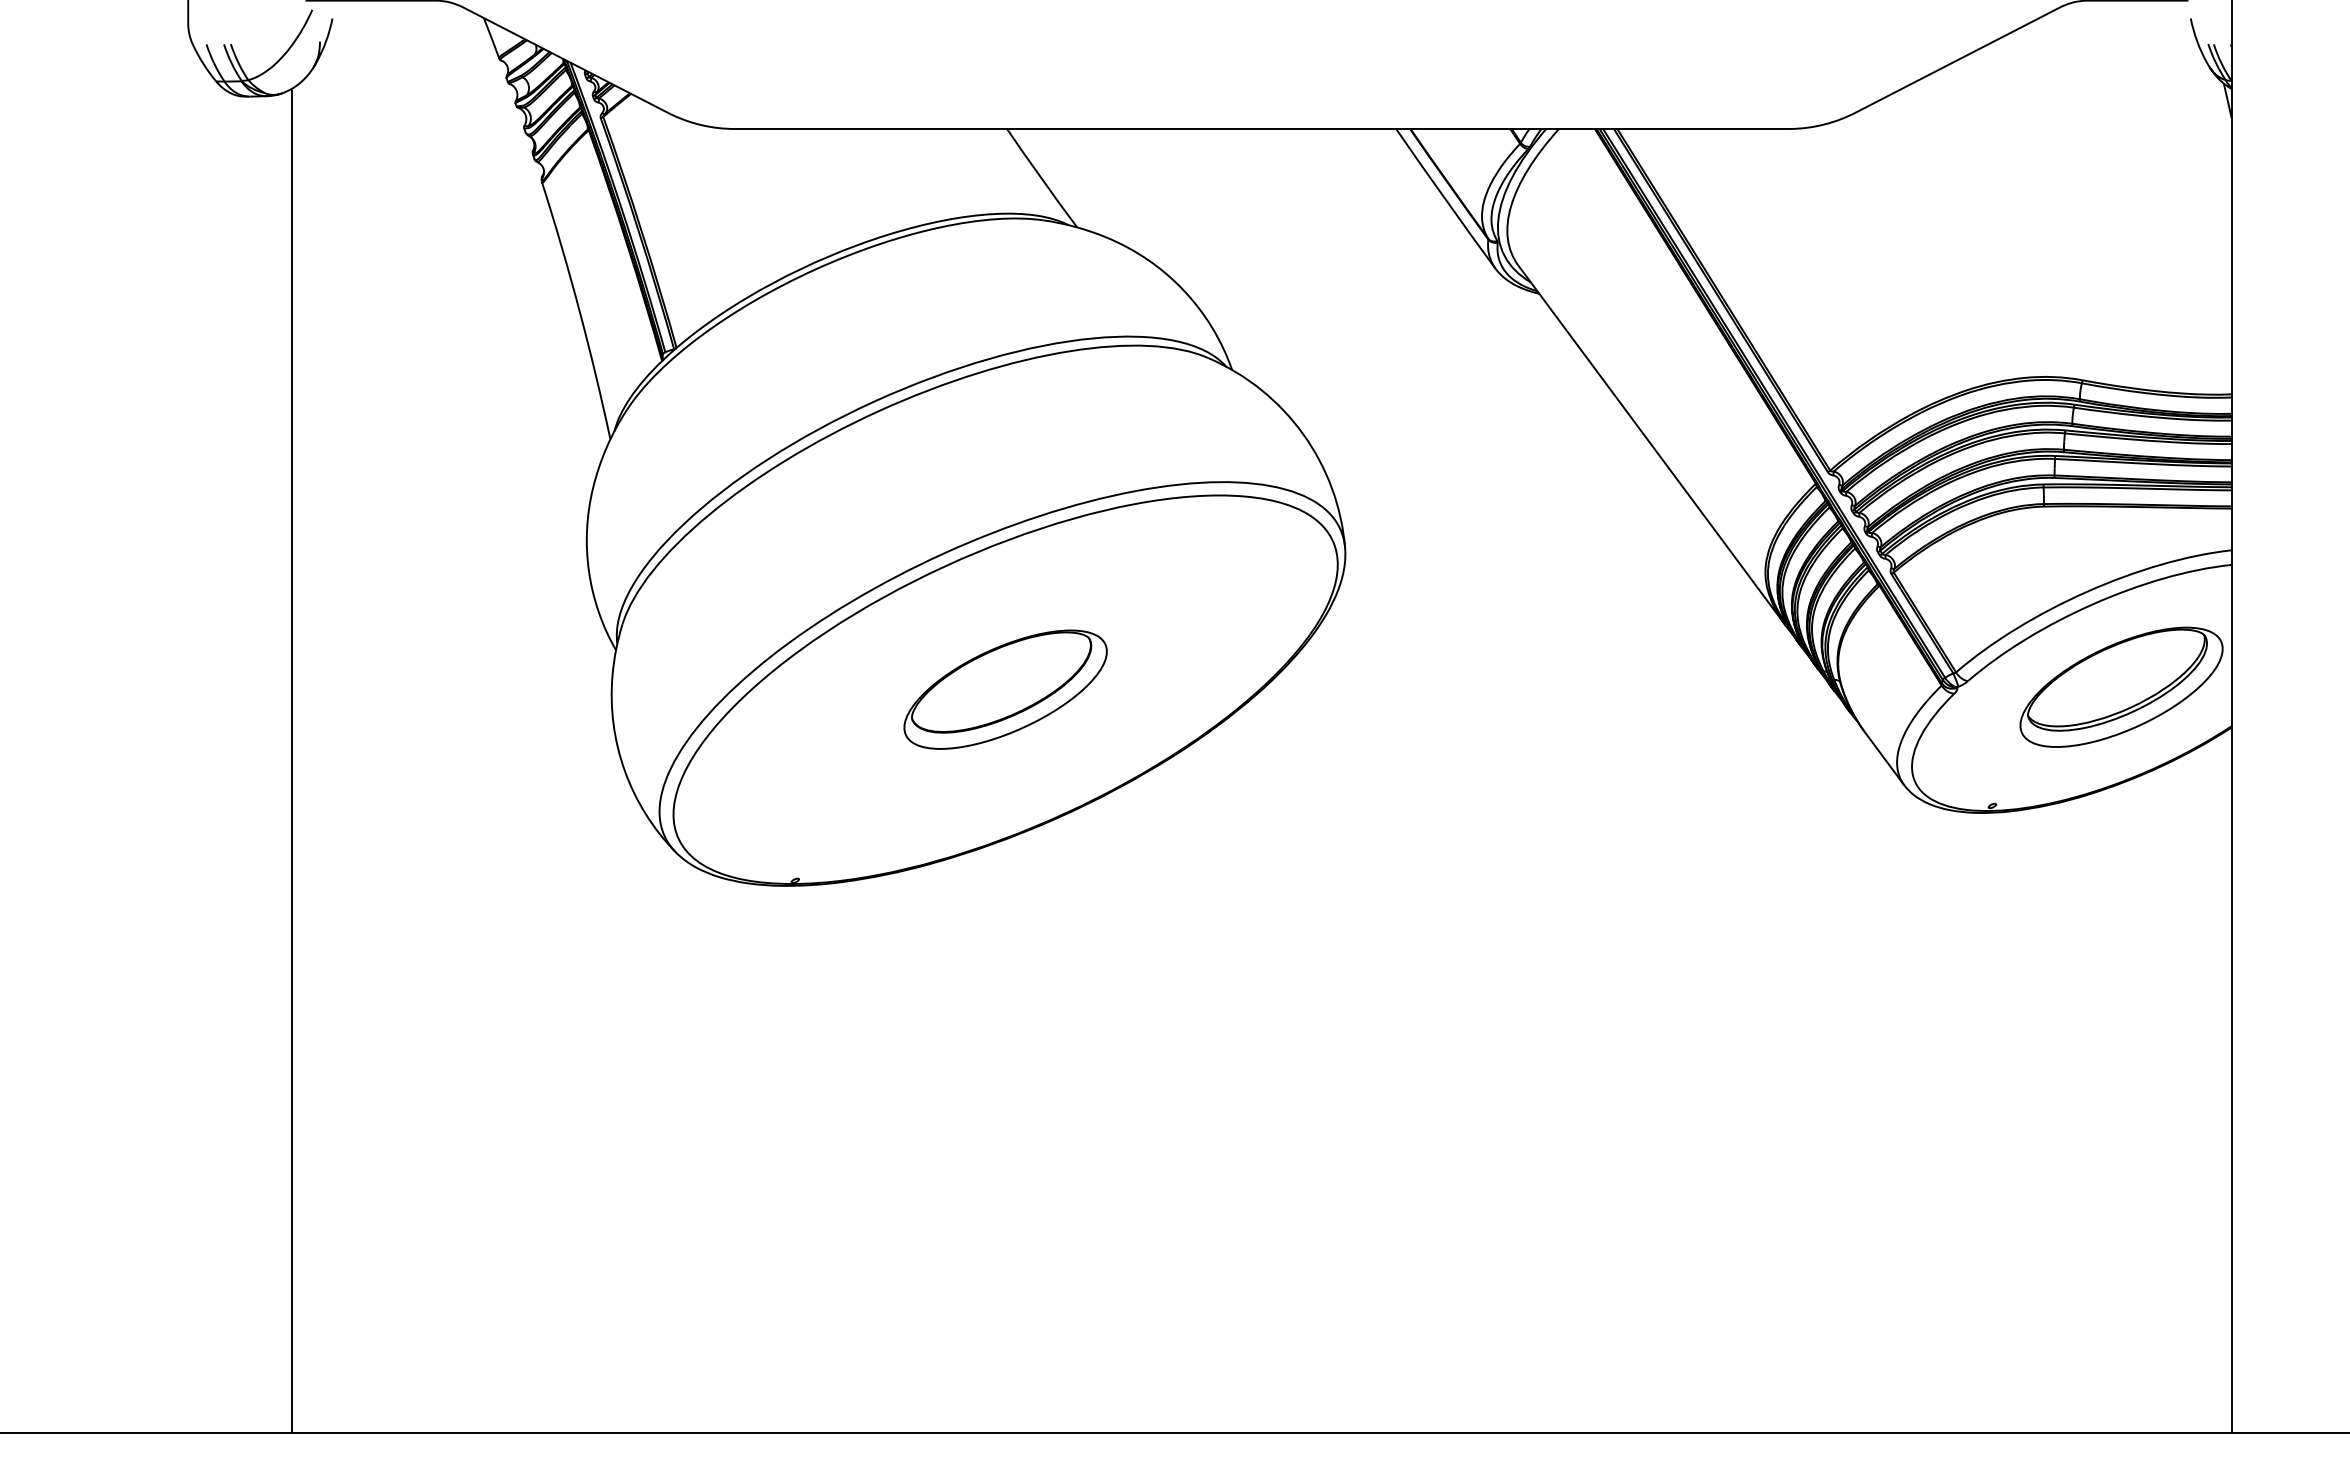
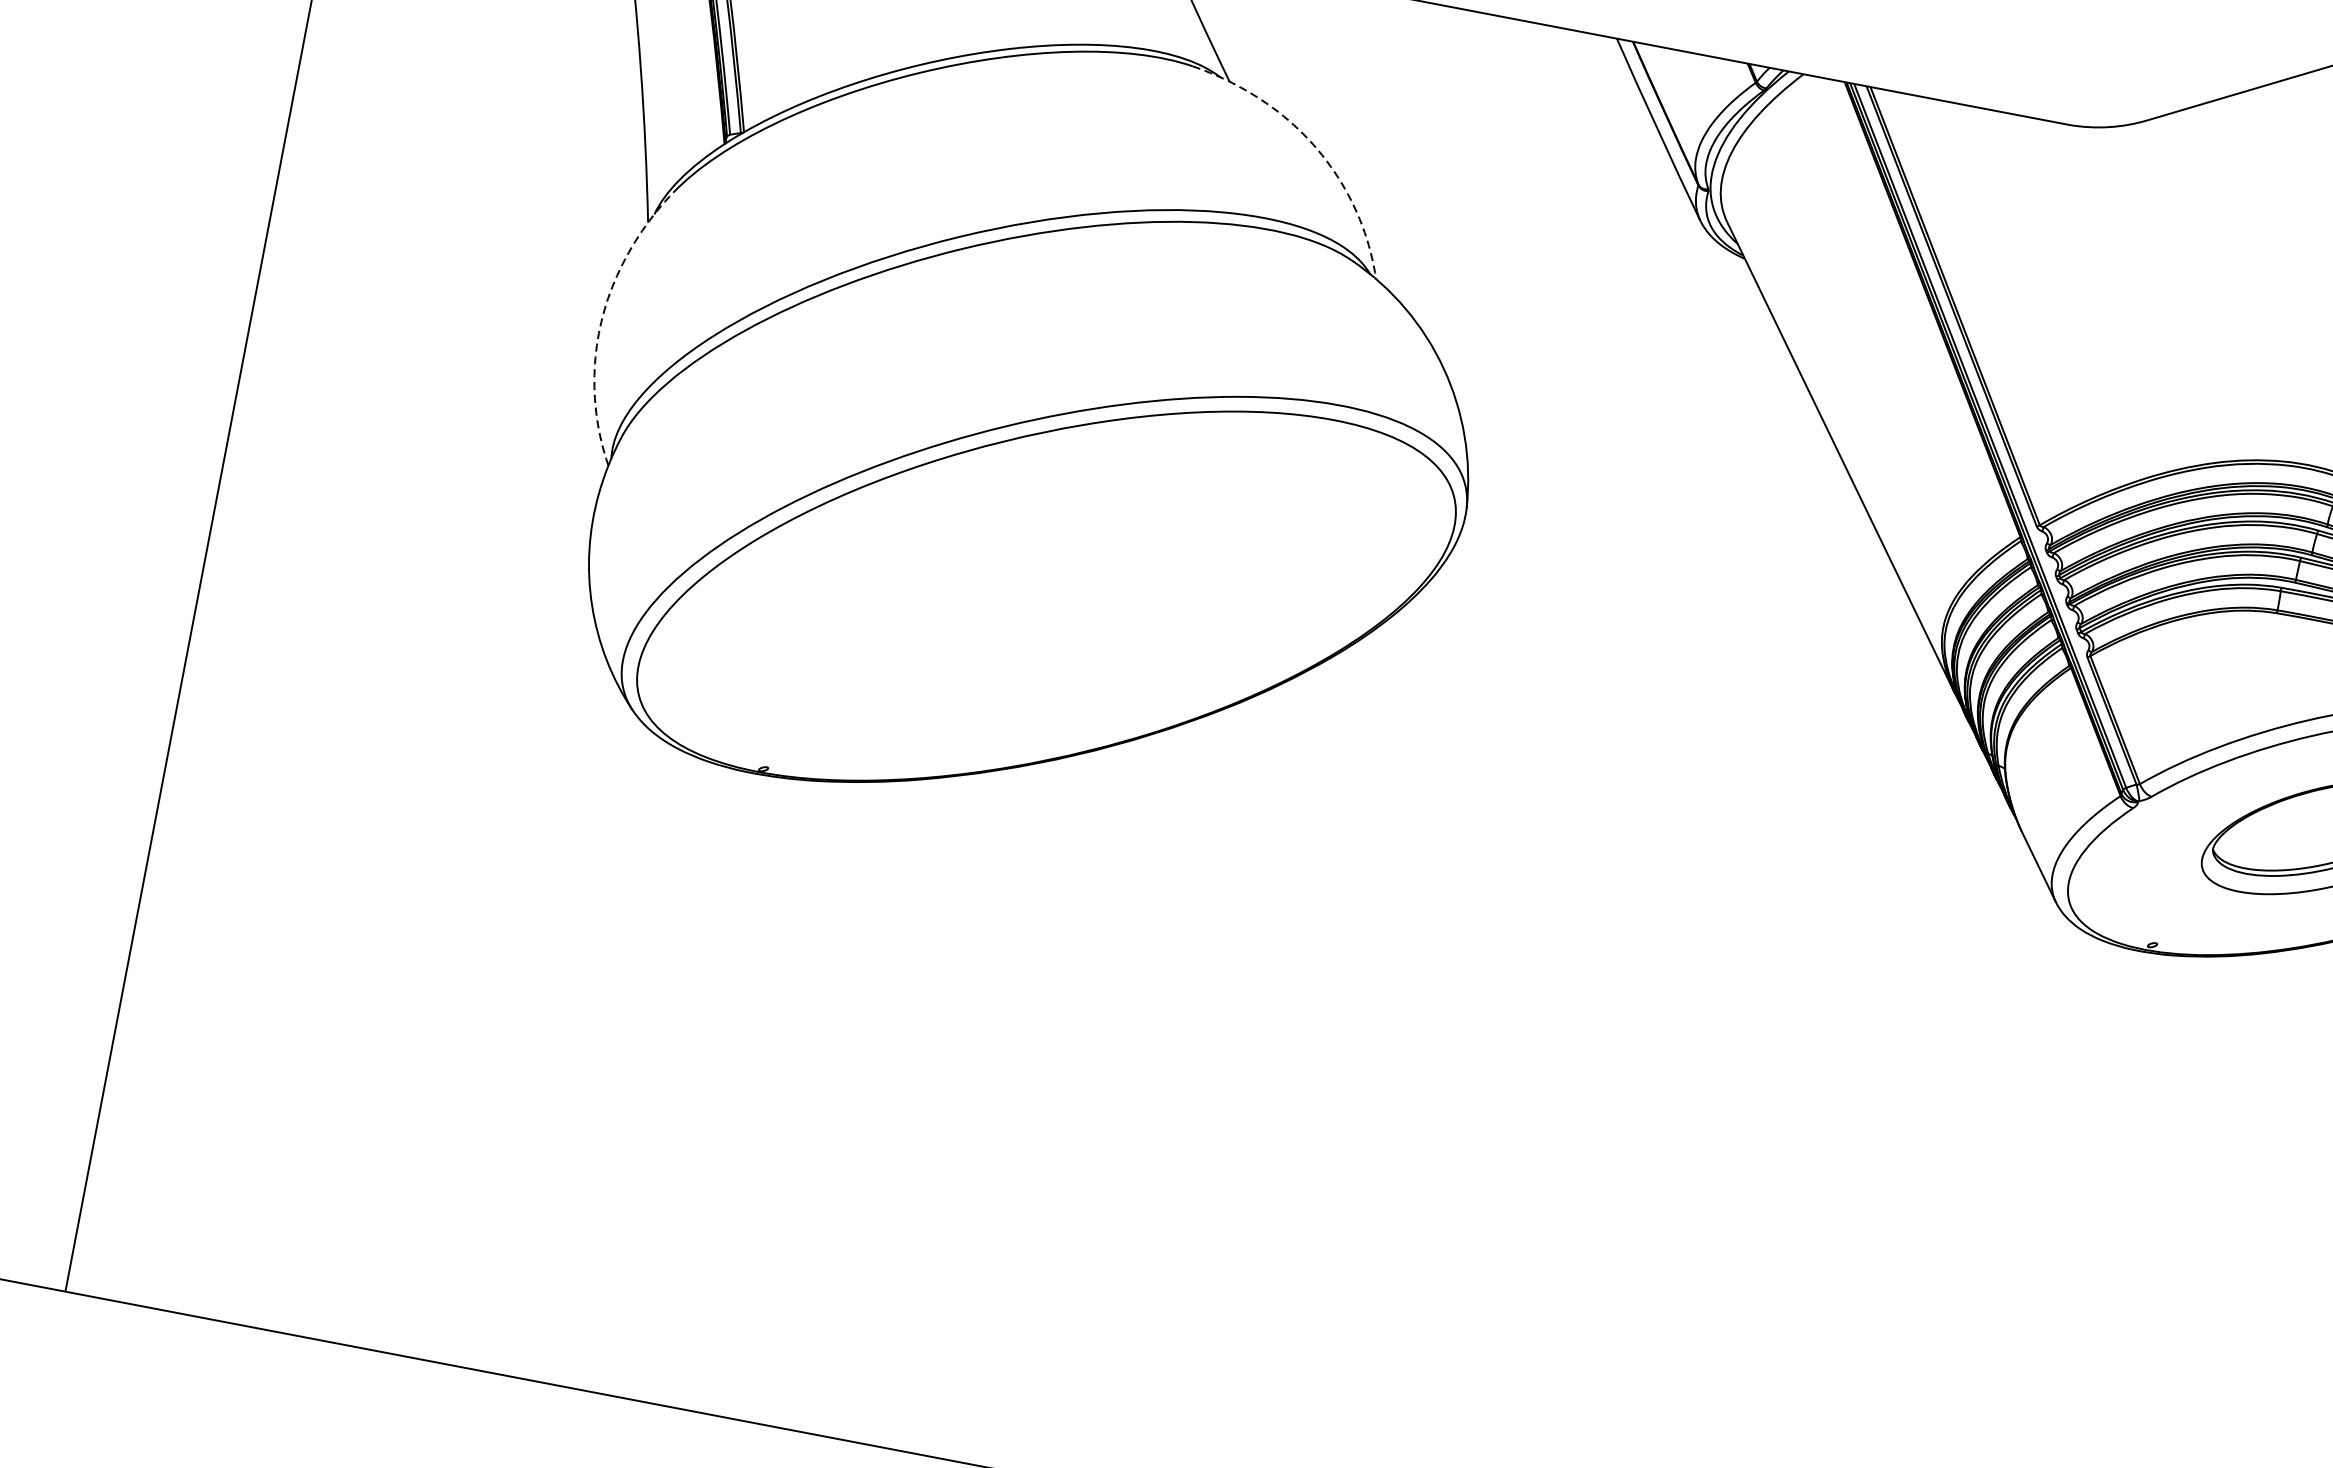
line: (1159, 268) -> (1315, 146), solid -> dashed
line: (587, 531) -> (601, 323), solid -> dashed
part: (1005, 689) -> (1046, 595), removed

